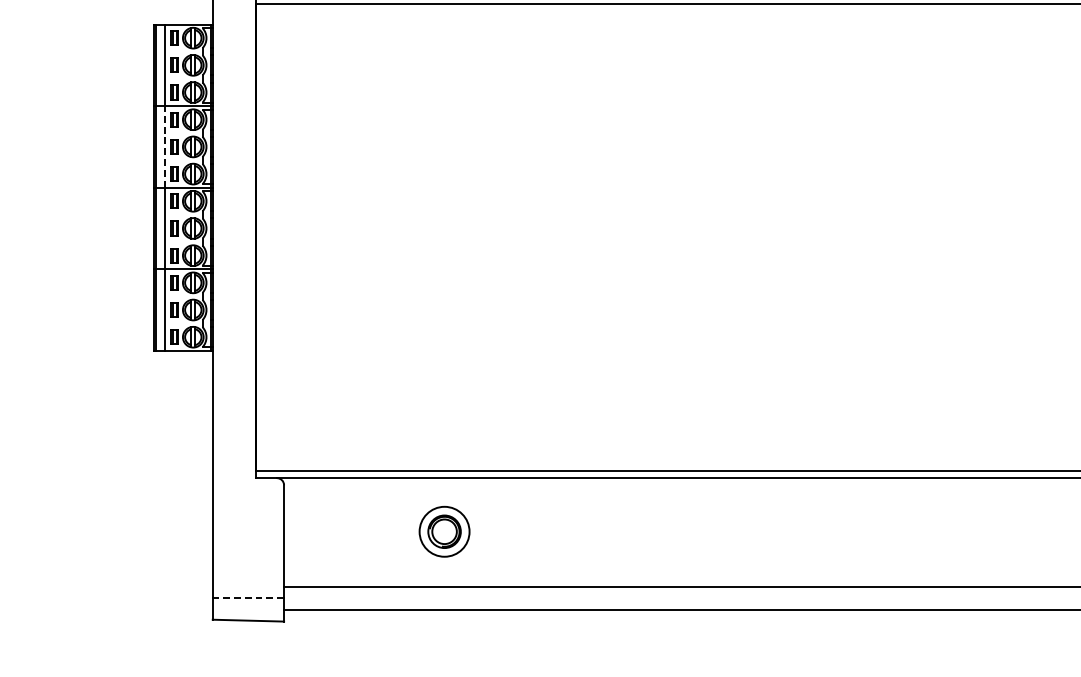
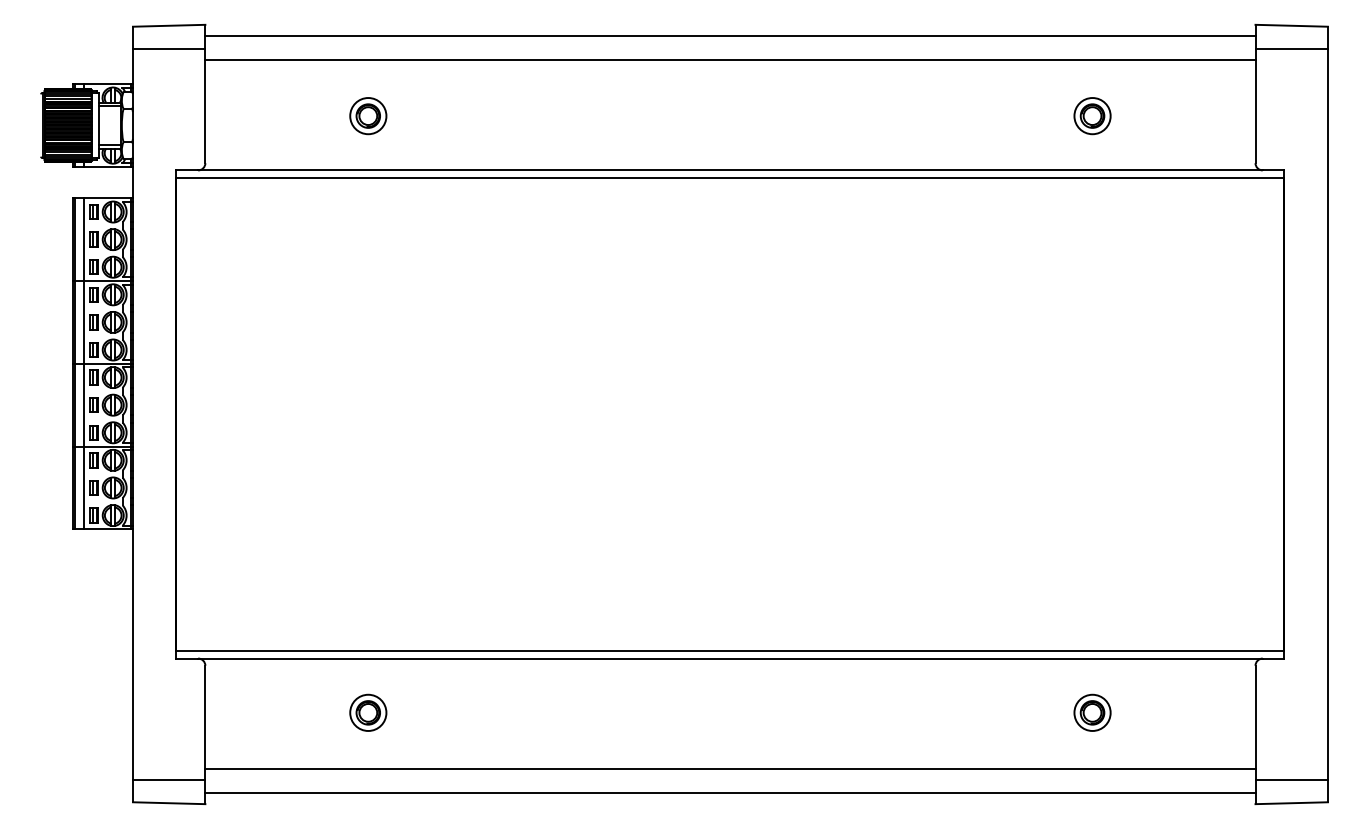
line: (164, 146) -> (84, 321), dashed -> solid
part: (444, 531) -> (368, 712), size x0.71
line: (247, 597) -> (168, 779), dashed -> solid

